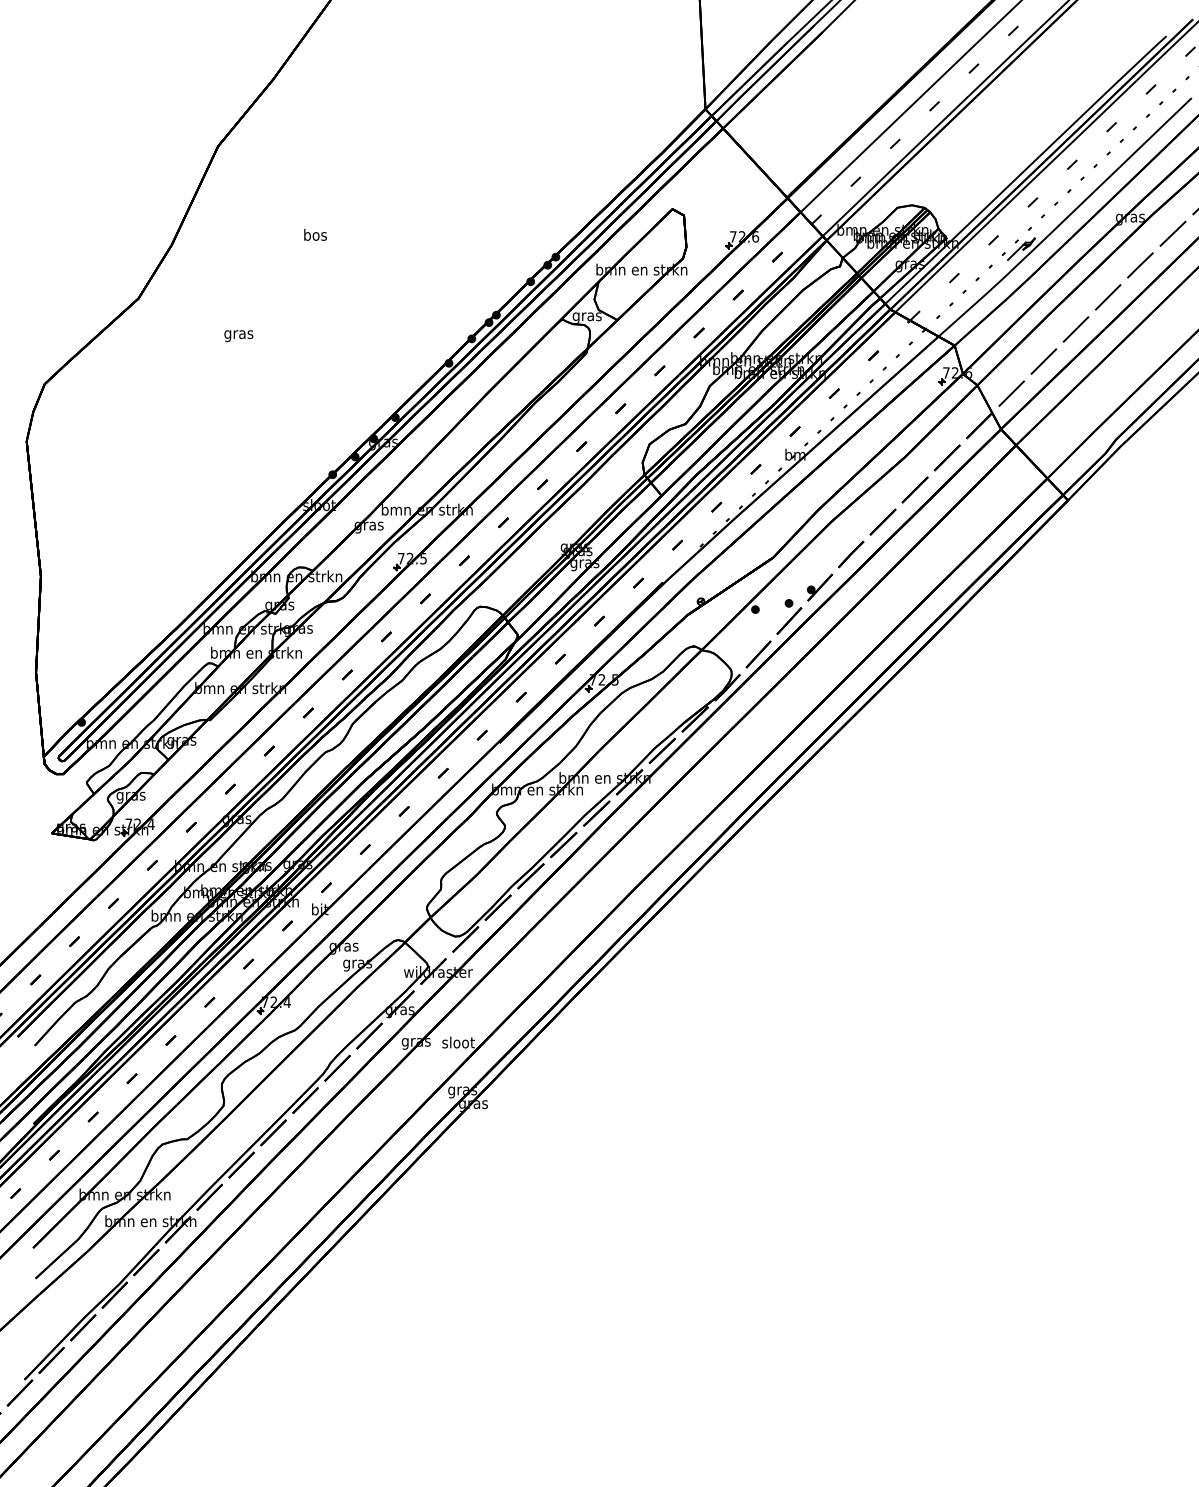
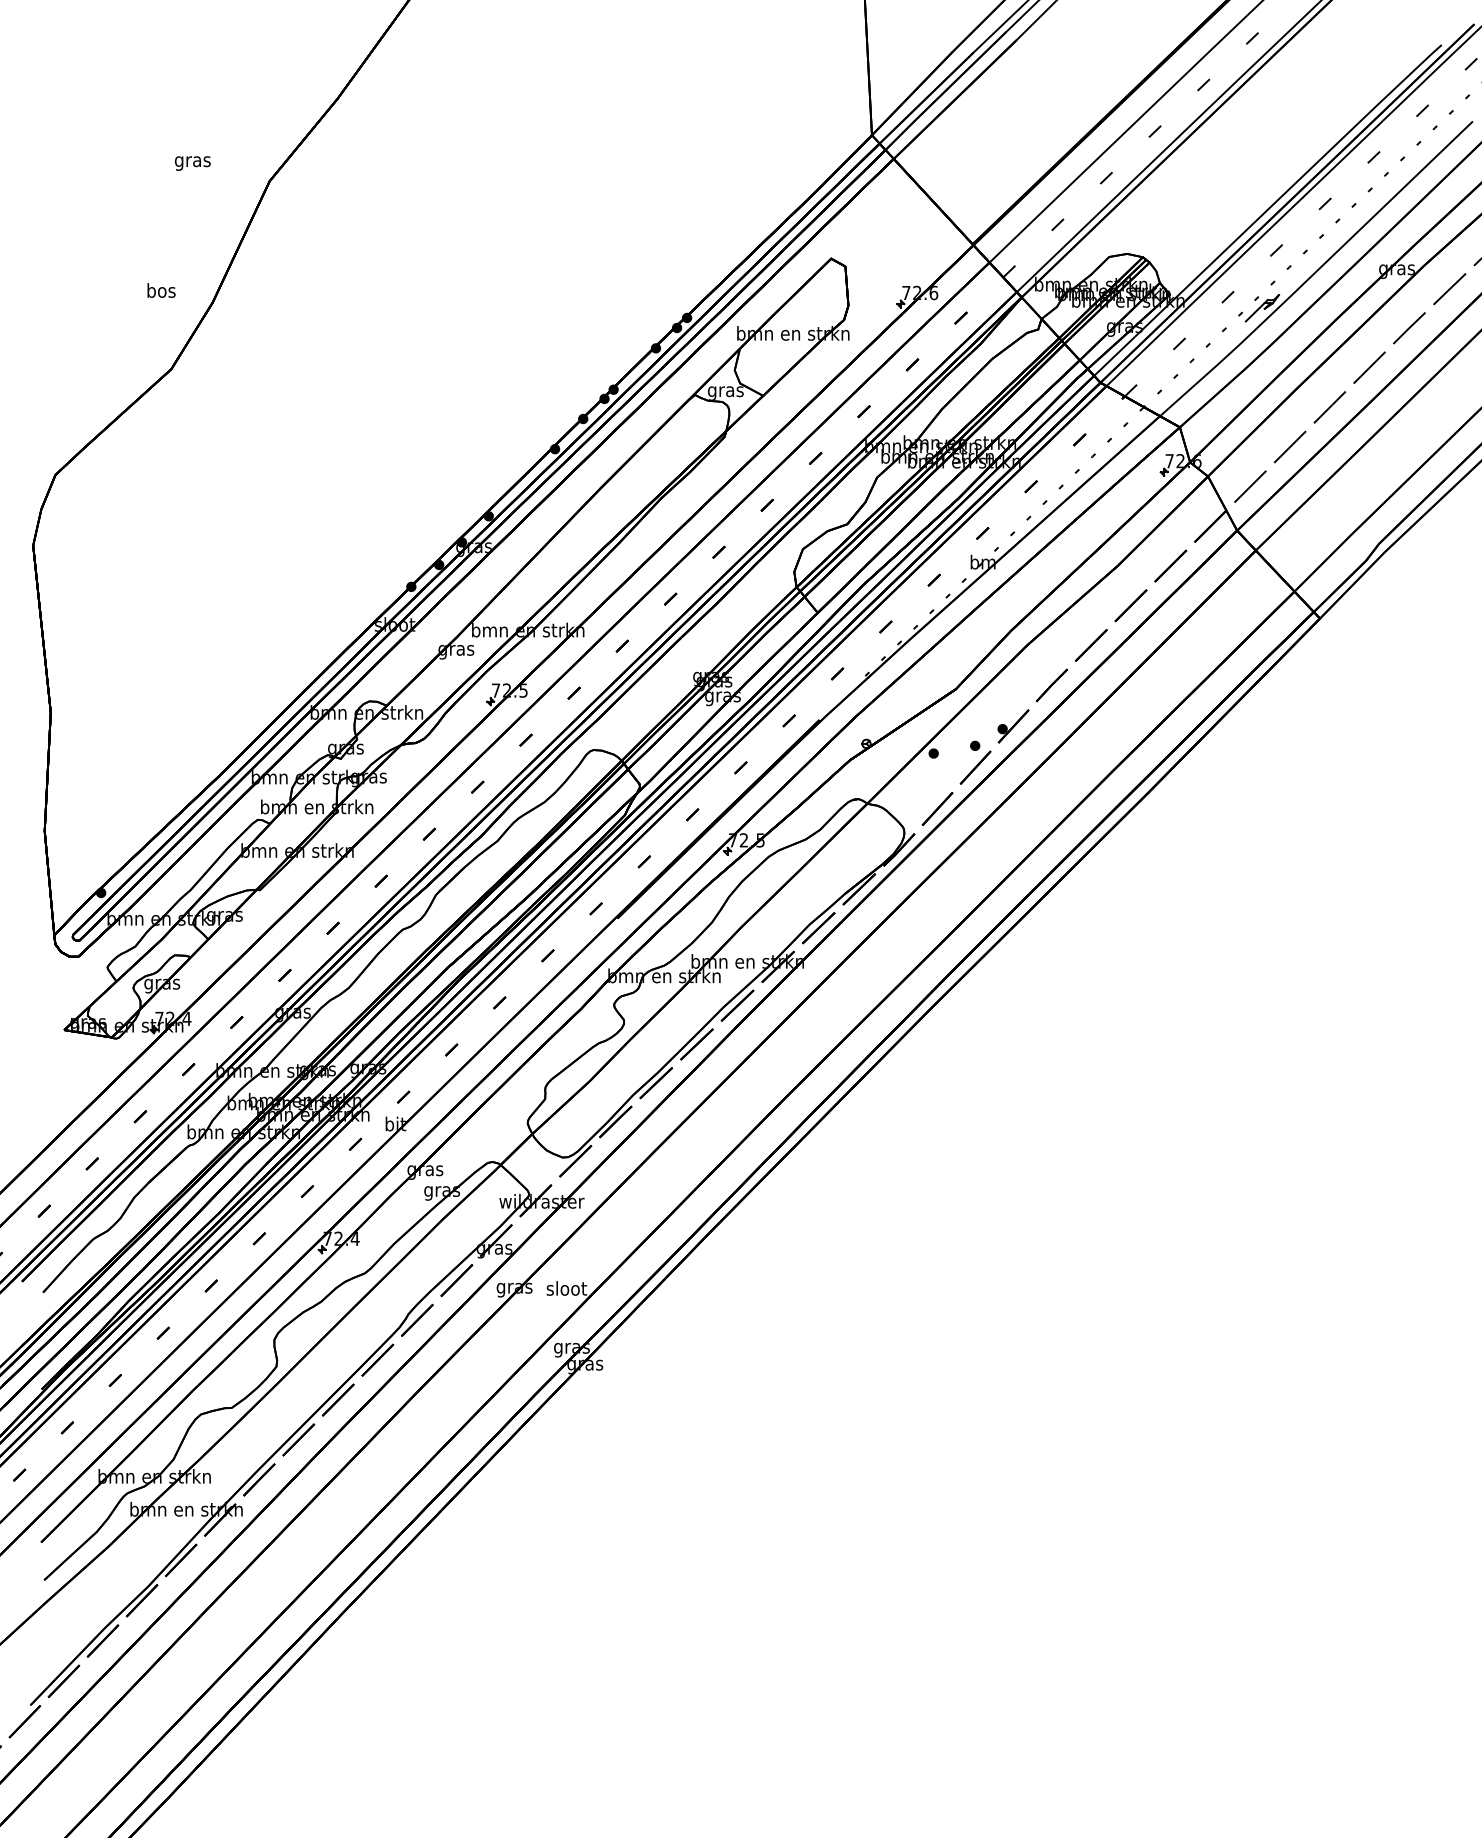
text: (315, 234) -> (161, 290), moved
text: (238, 336) -> (192, 163), moved

